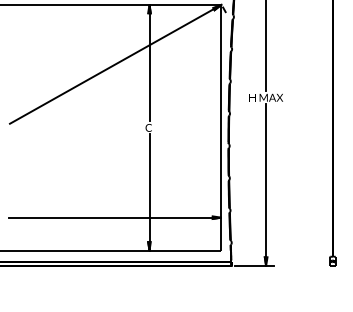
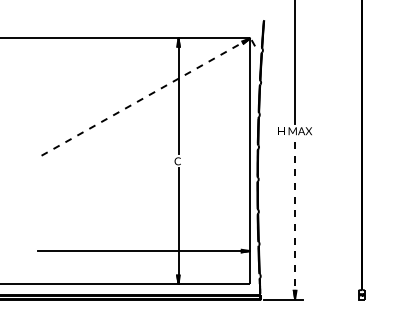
line: (115, 64) -> (144, 97), solid -> dashed
line: (266, 185) -> (295, 218), solid -> dashed

